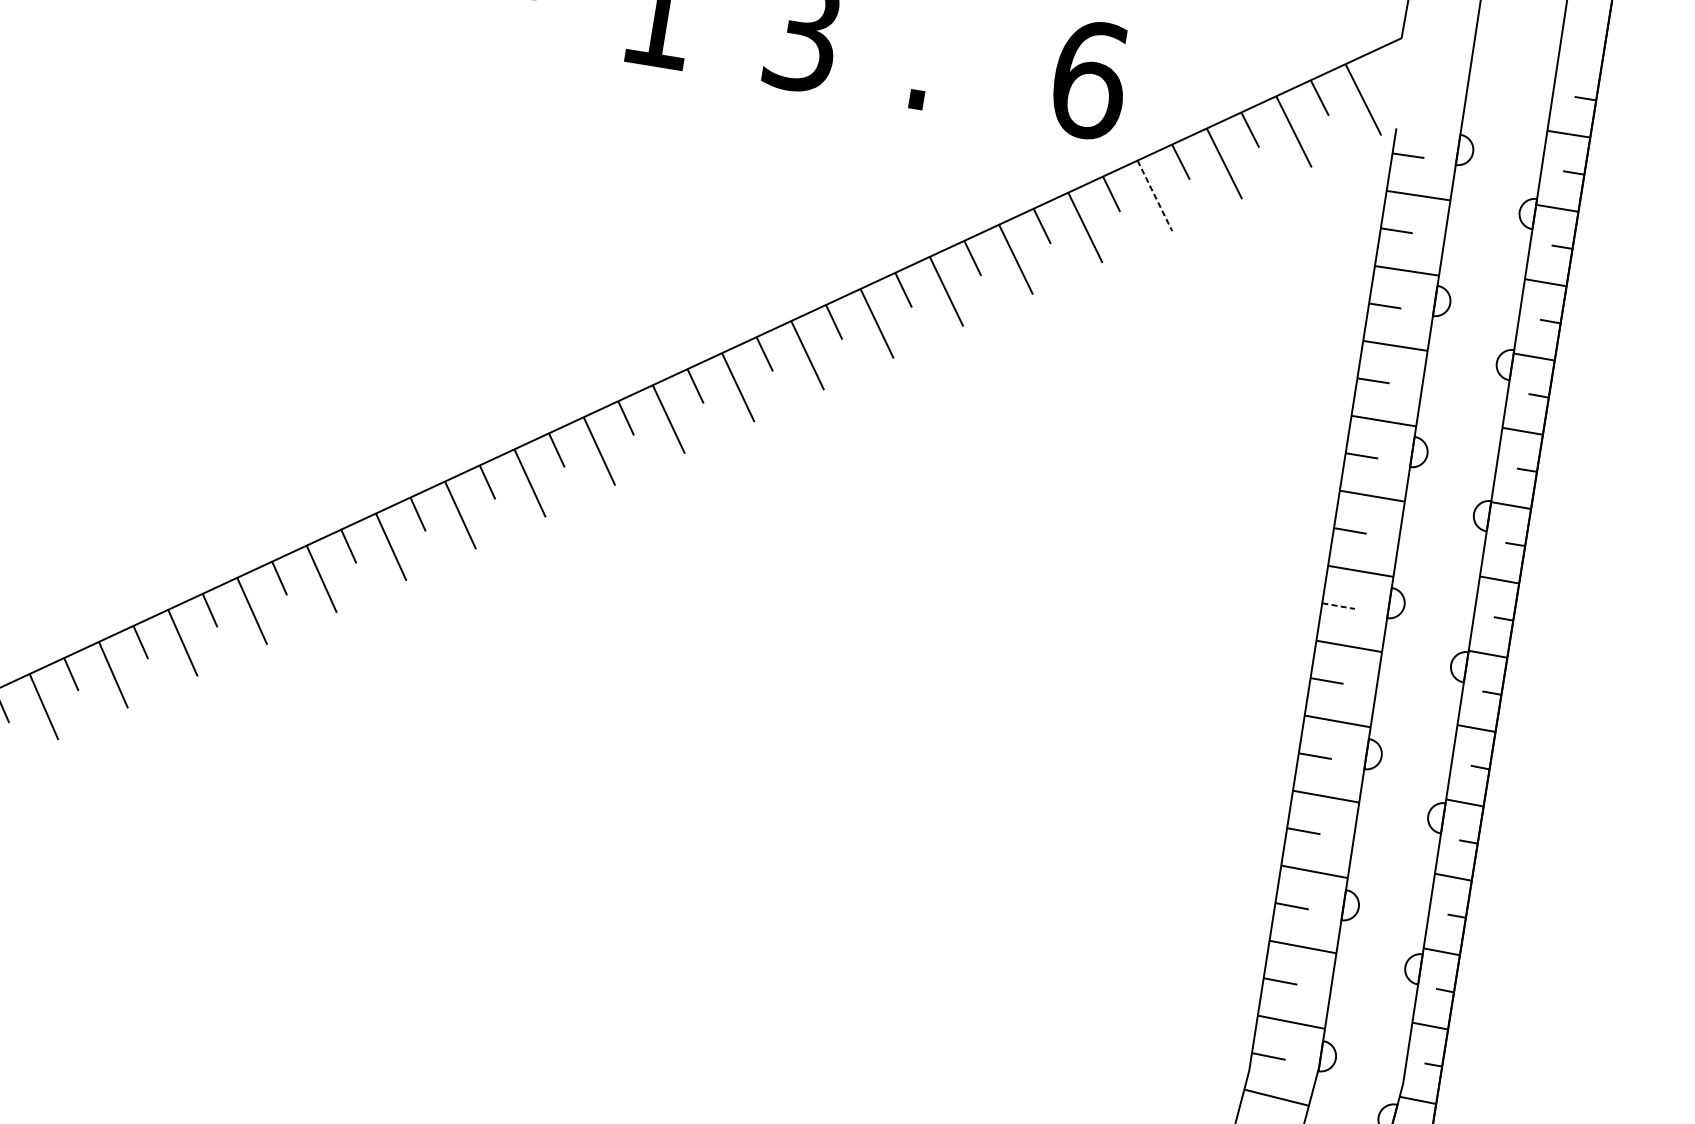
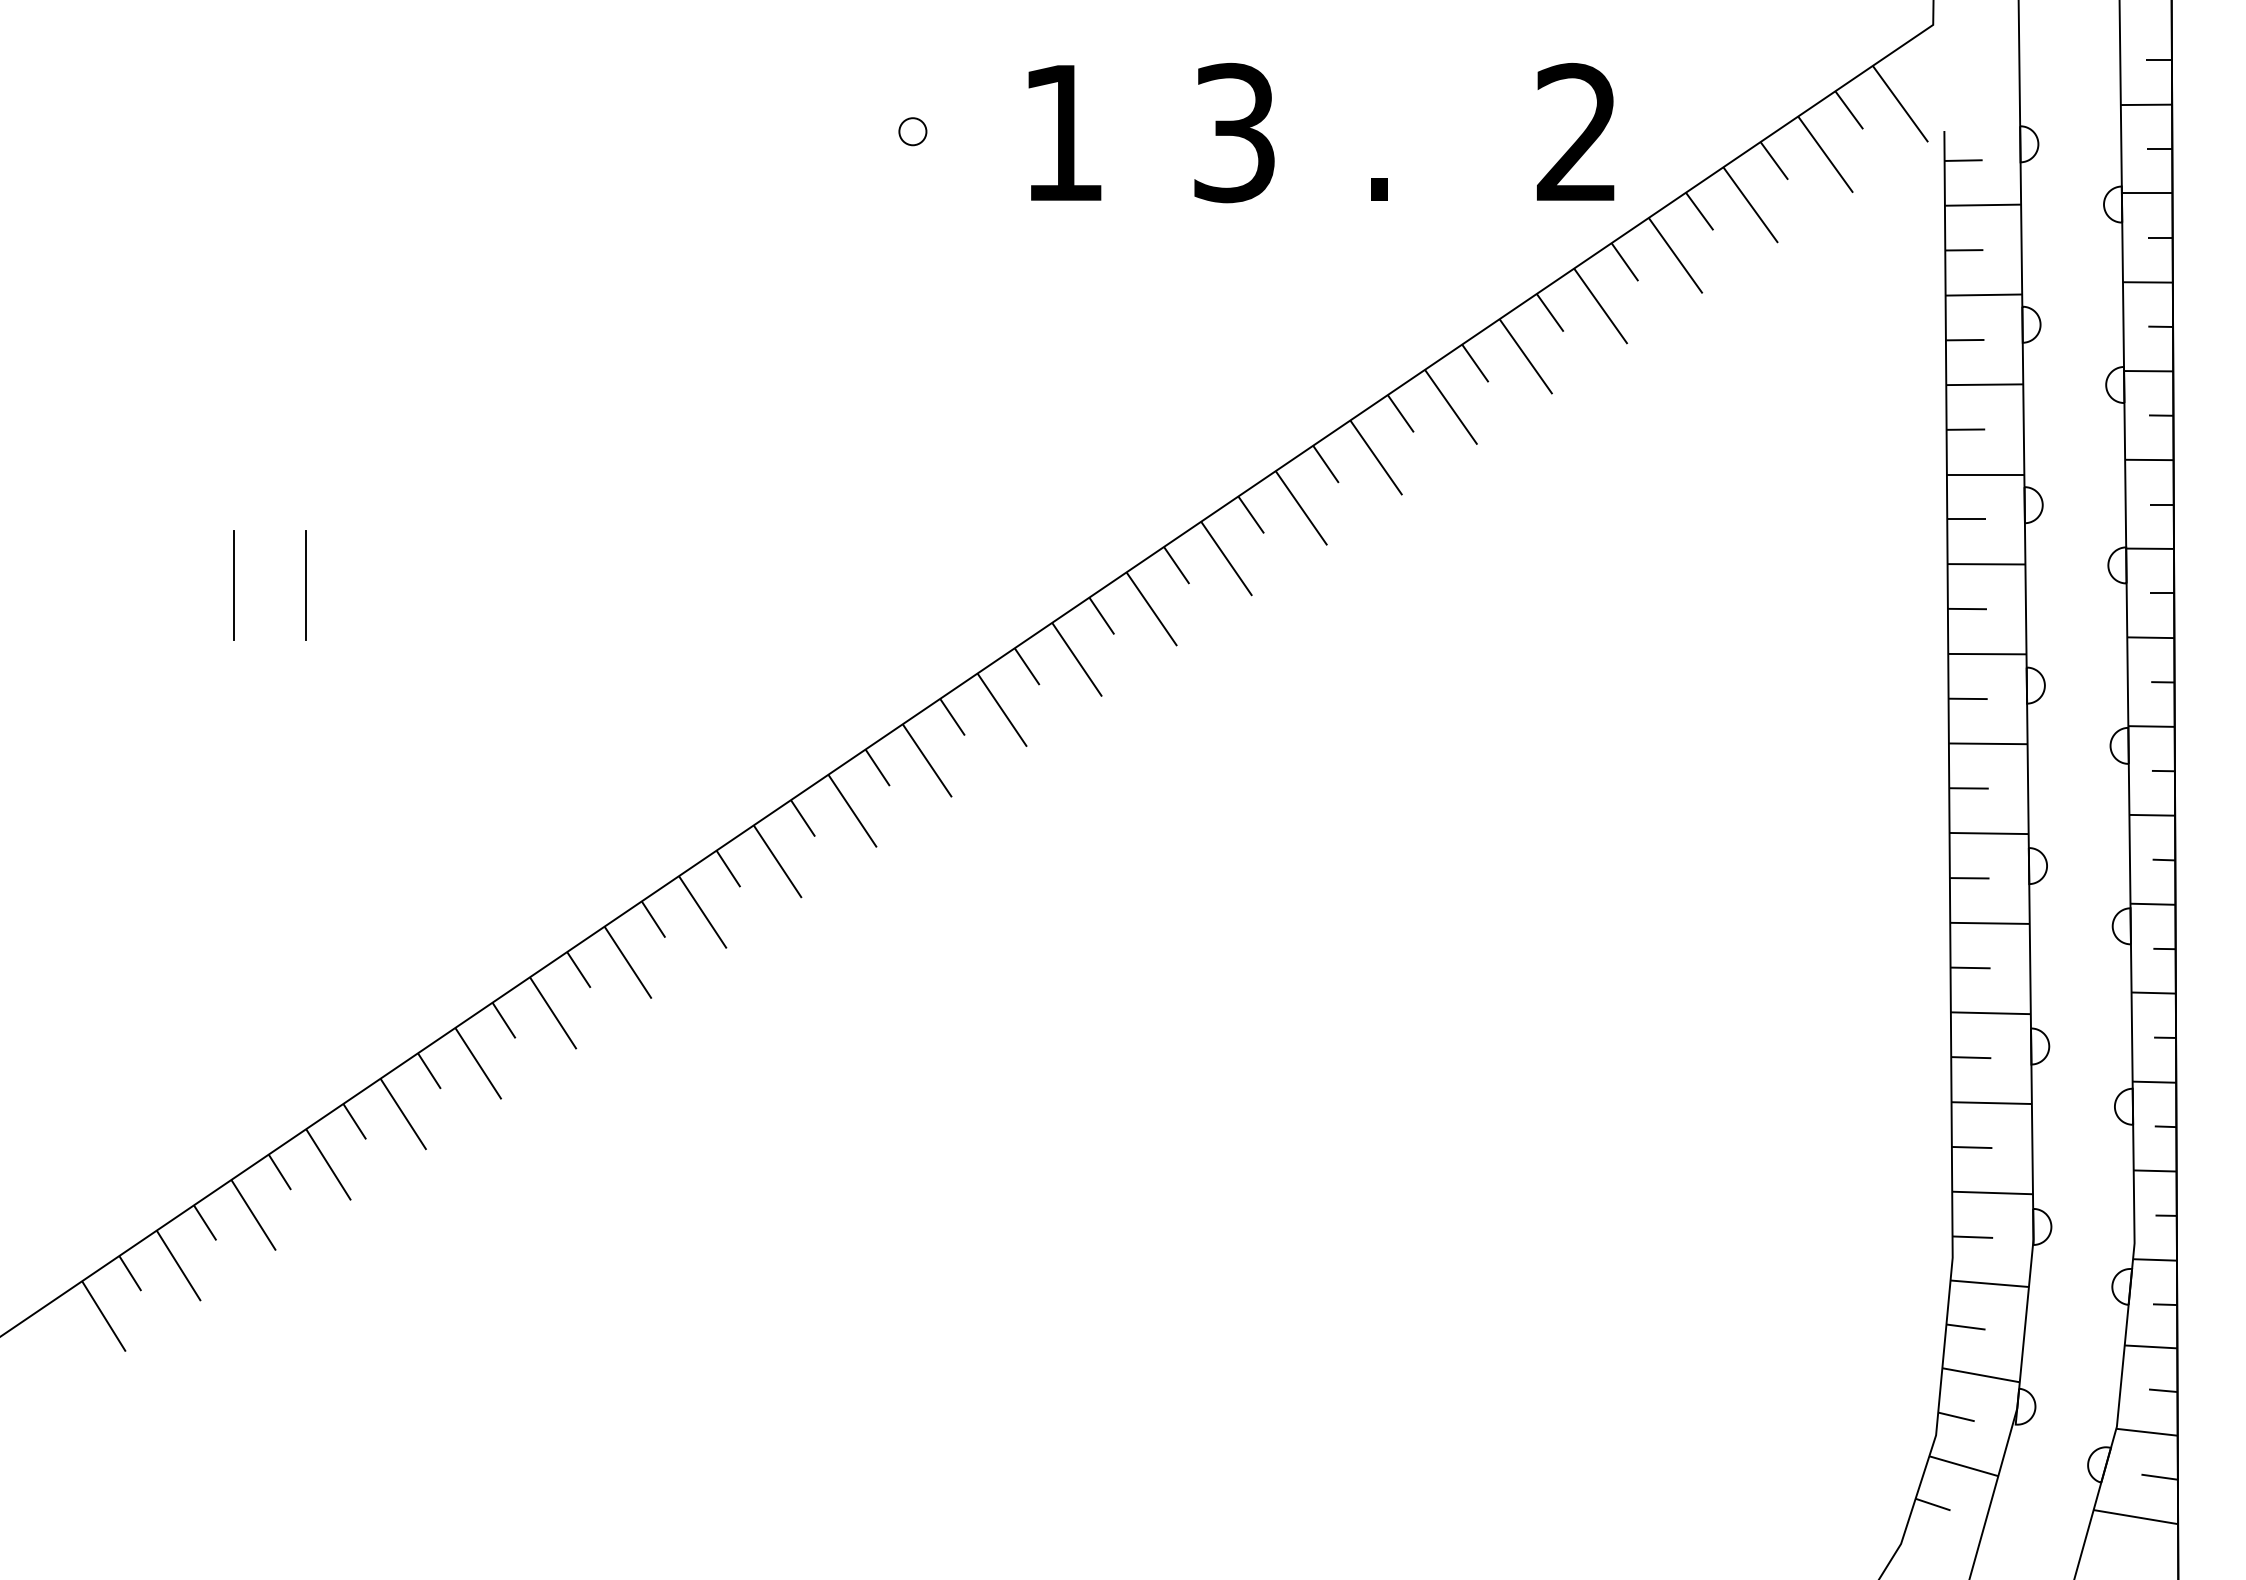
text: (1090, 79) -> (1578, 132), 6 -> 2
line: (1154, 196) -> (1675, 256), dashed -> solid
line: (1338, 605) -> (1968, 698), dashed -> solid

